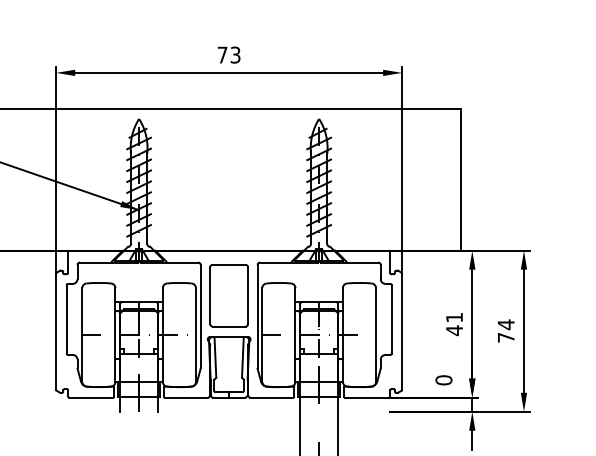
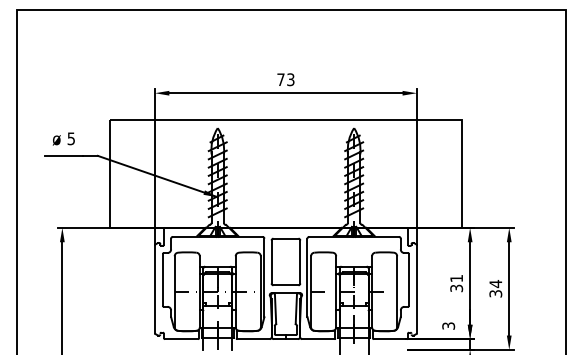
text: (454, 330) -> (456, 288), 41 -> 31
text: (505, 337) -> (495, 293), 74 -> 34
text: (443, 379) -> (448, 325), 0 -> 3

